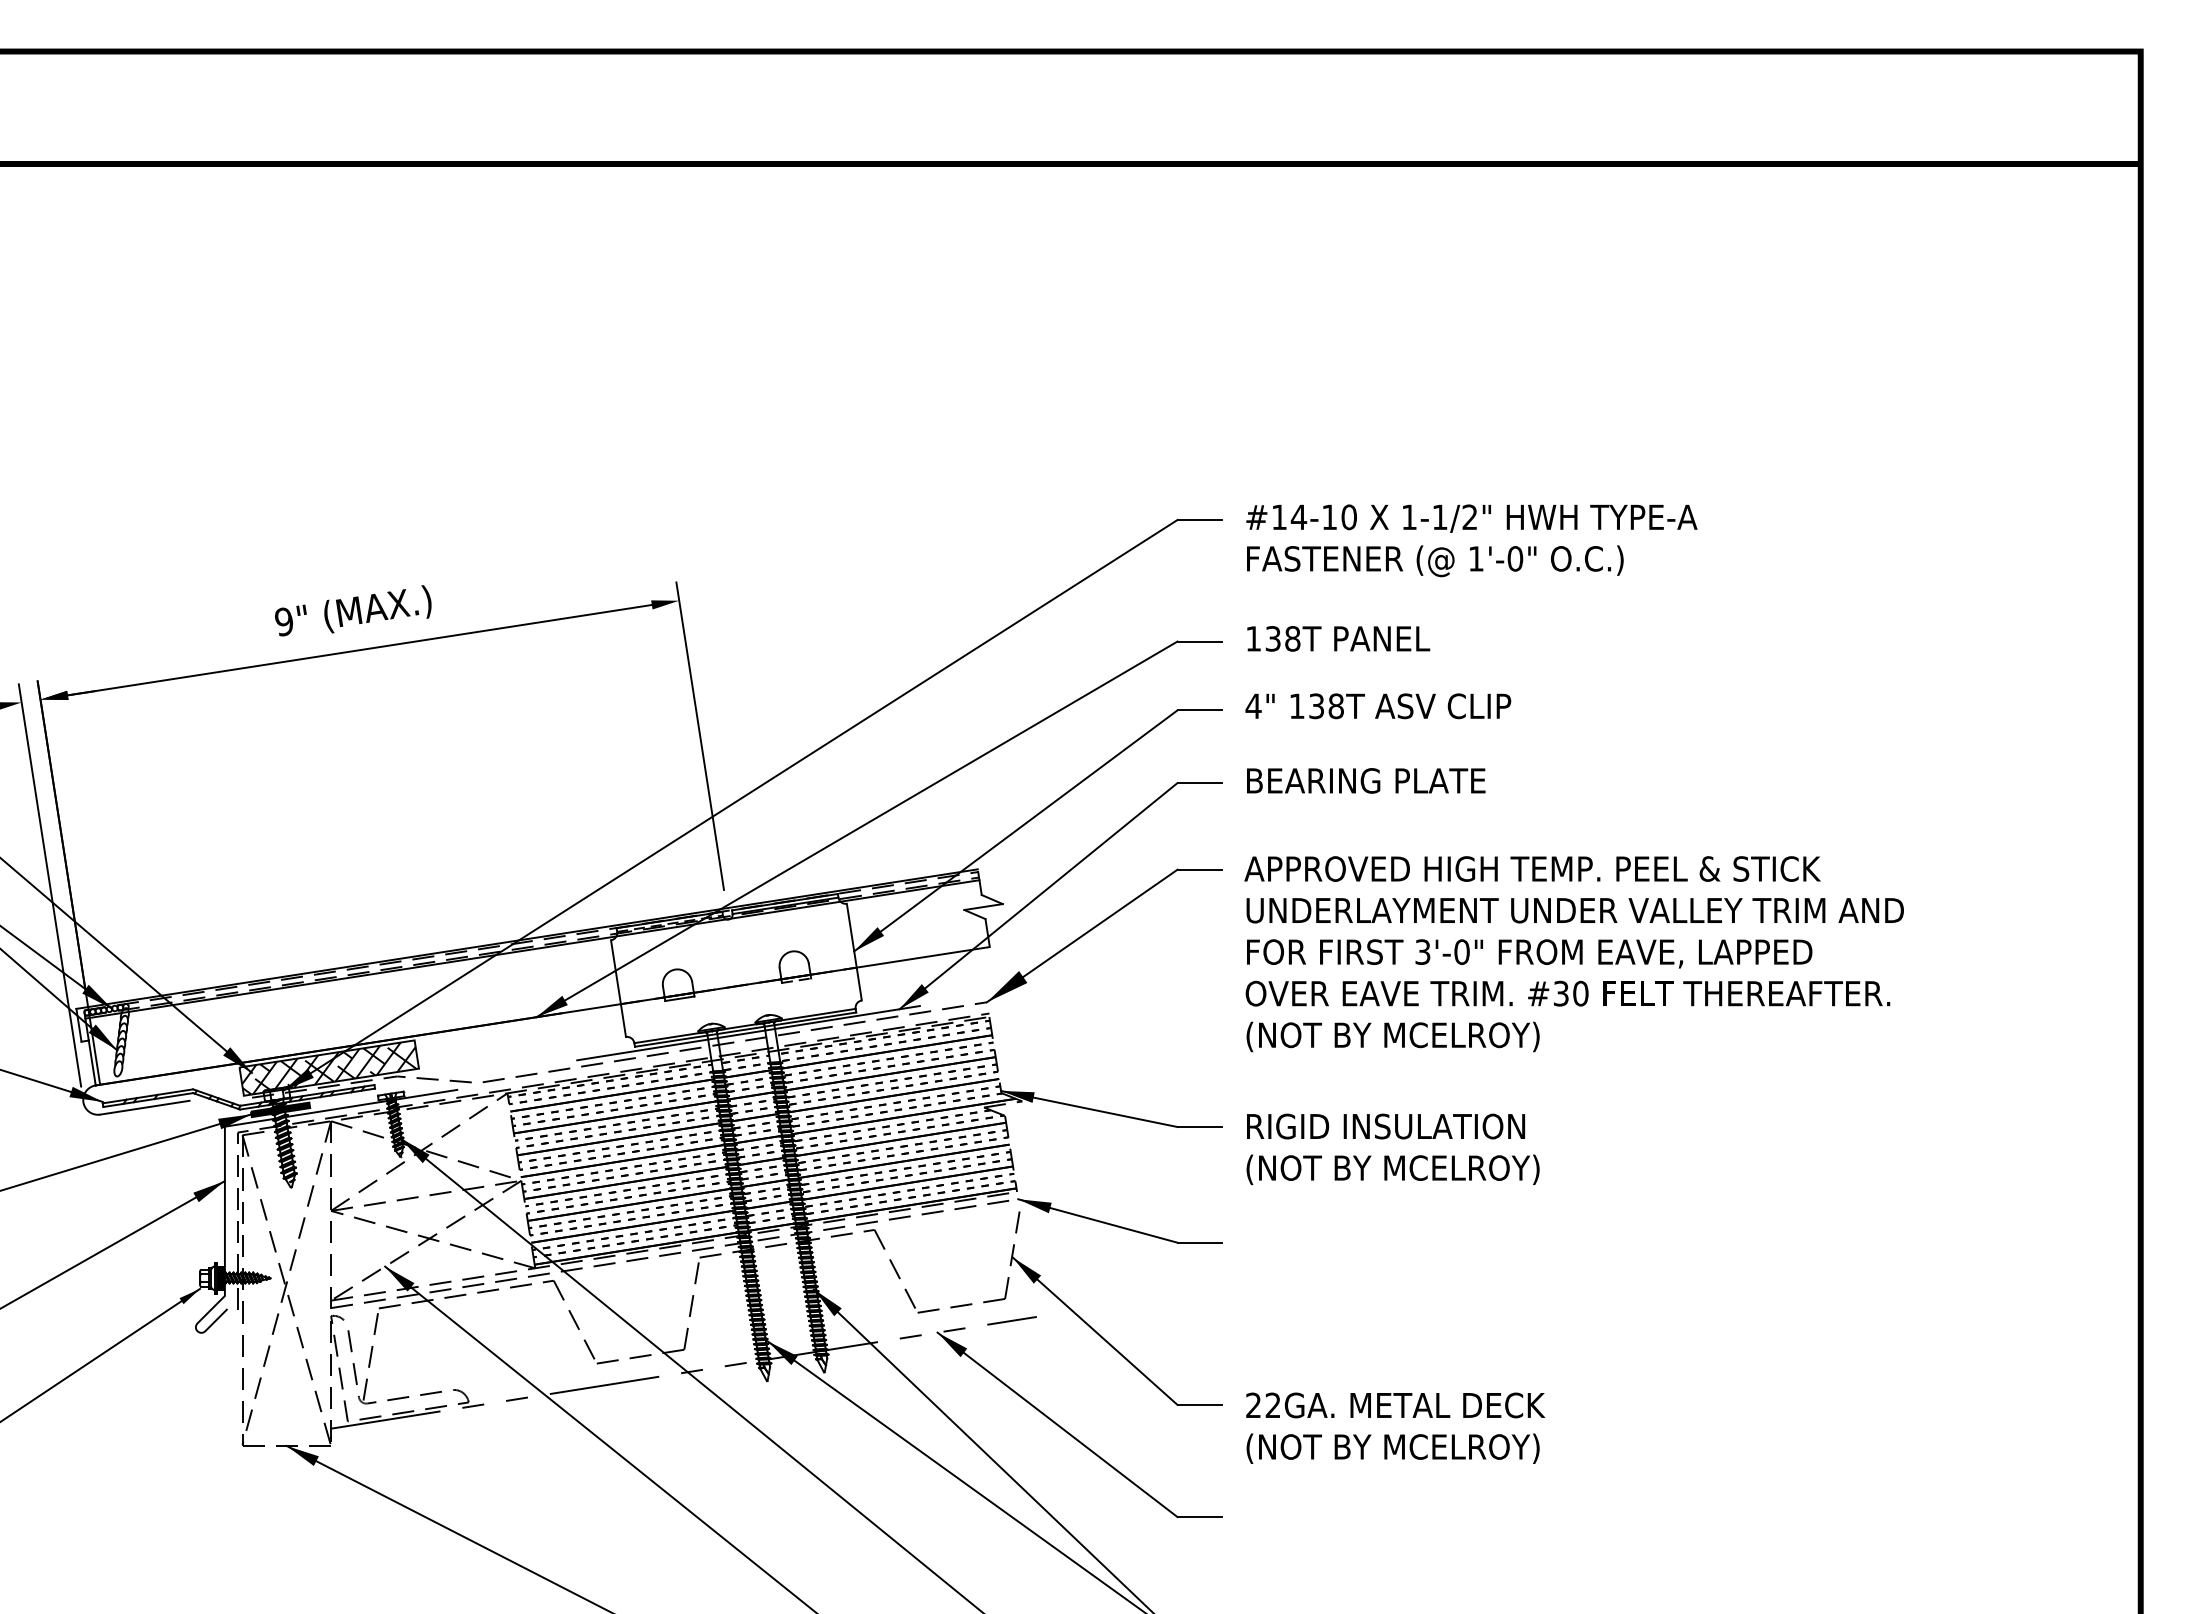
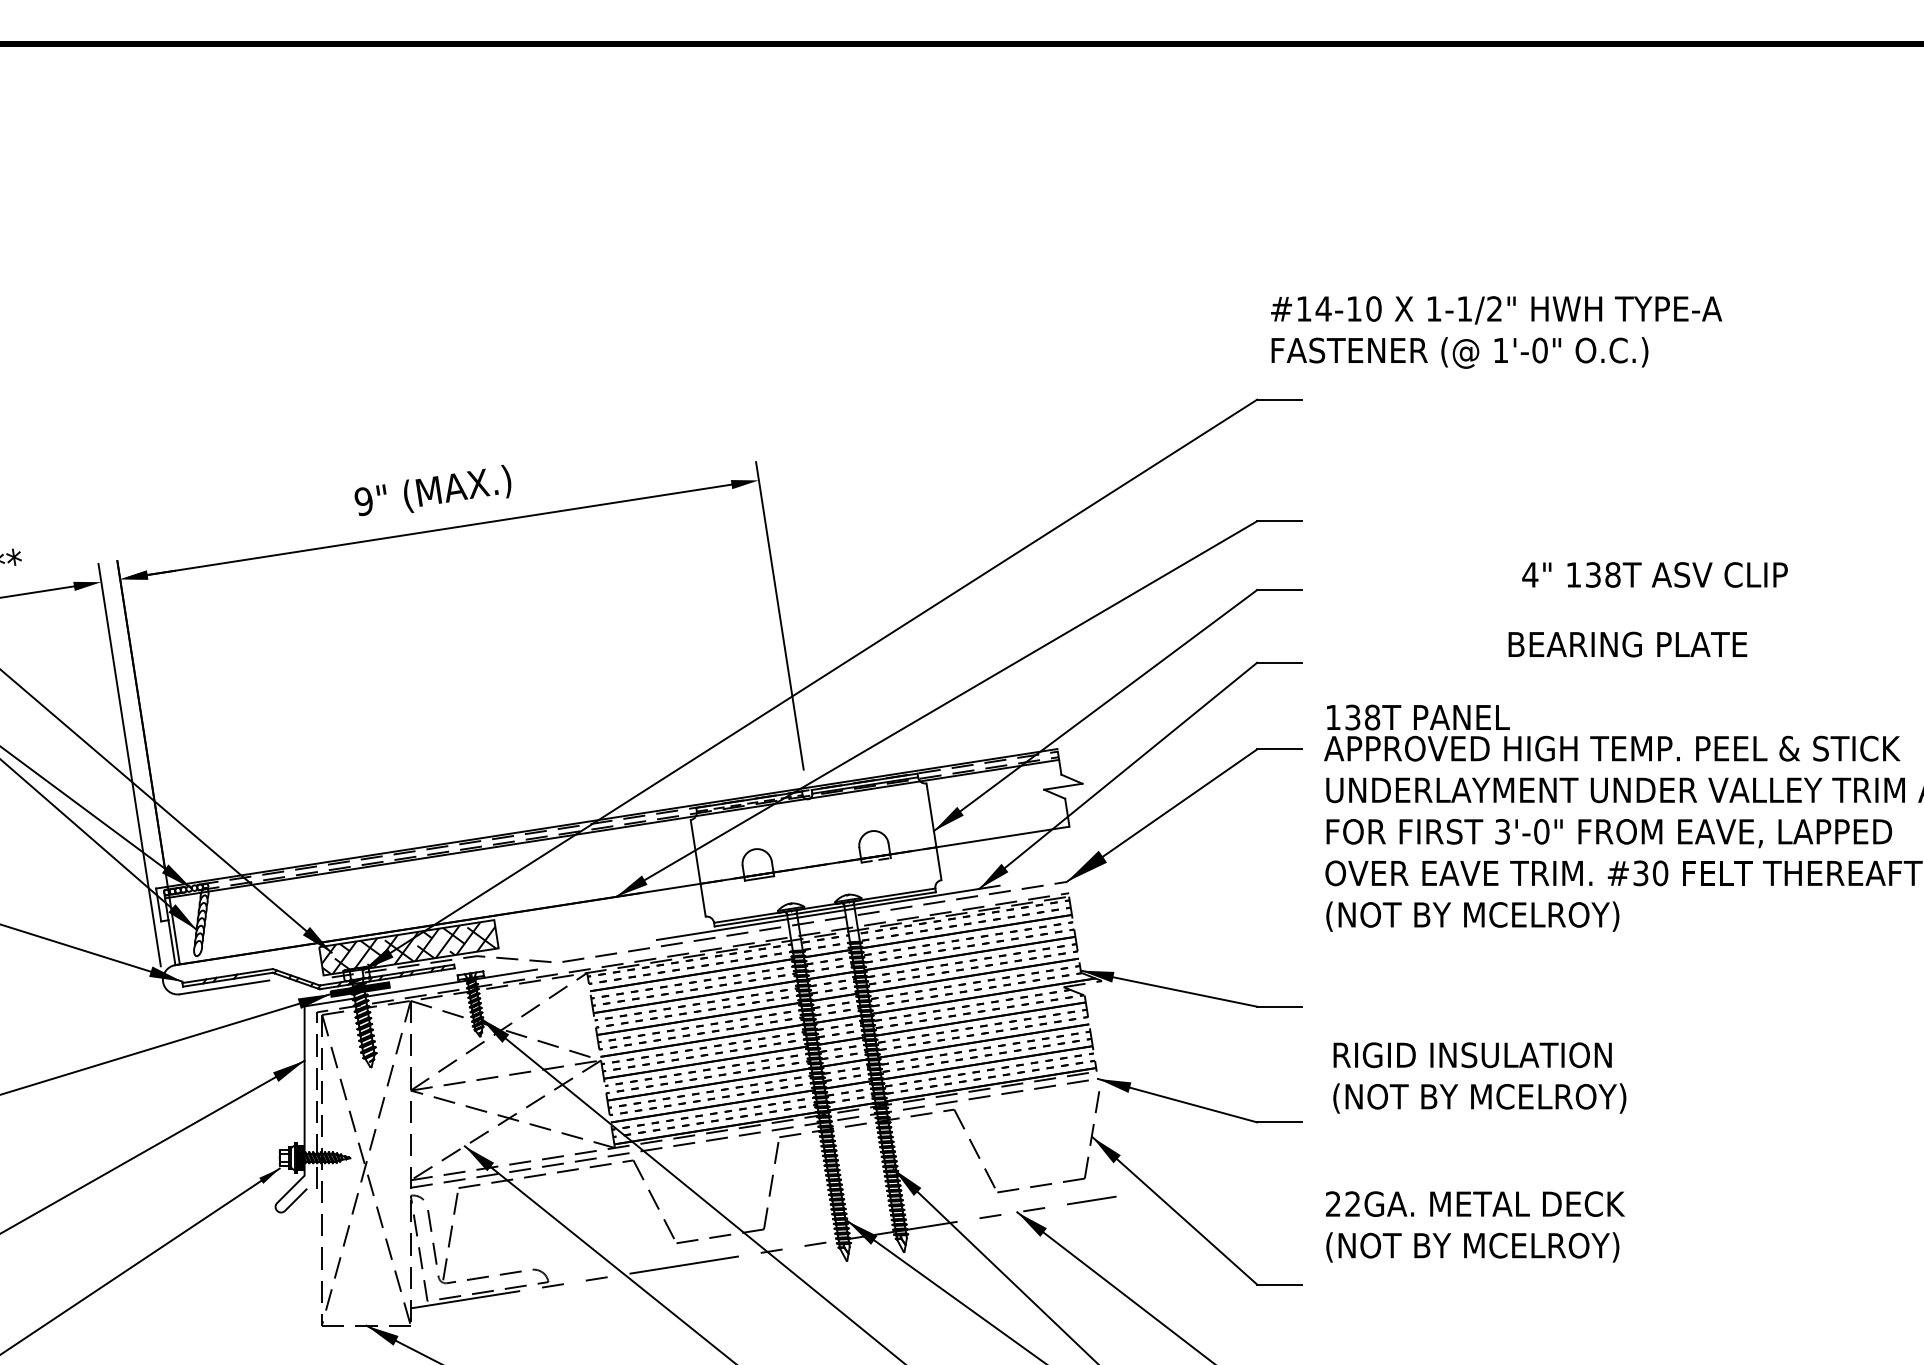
text: (1471, 540) -> (1496, 332), moved
text: (1338, 638) -> (1418, 717), moved
text: (1378, 706) -> (1655, 575), moved
text: (1366, 780) -> (1628, 644), moved
text: (1392, 1148) -> (1479, 1077), moved
text: (1395, 1427) -> (1475, 1226), moved

